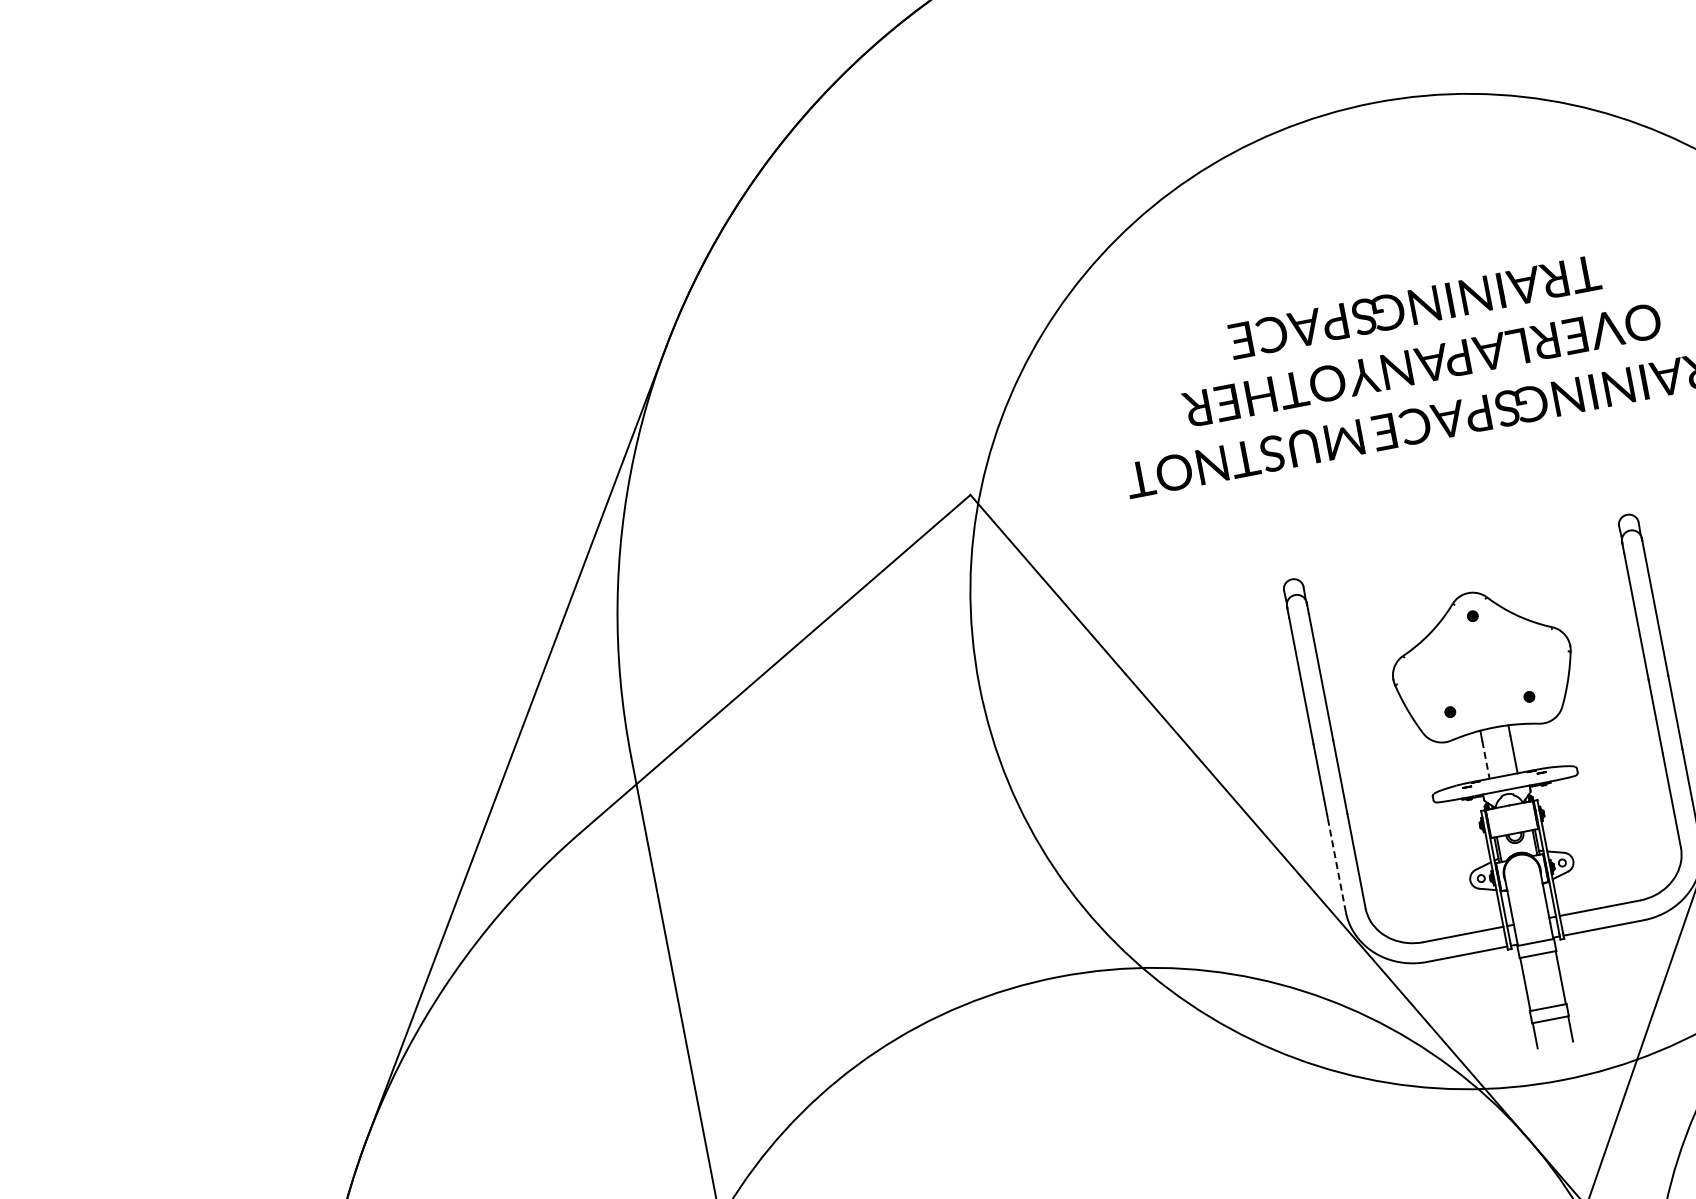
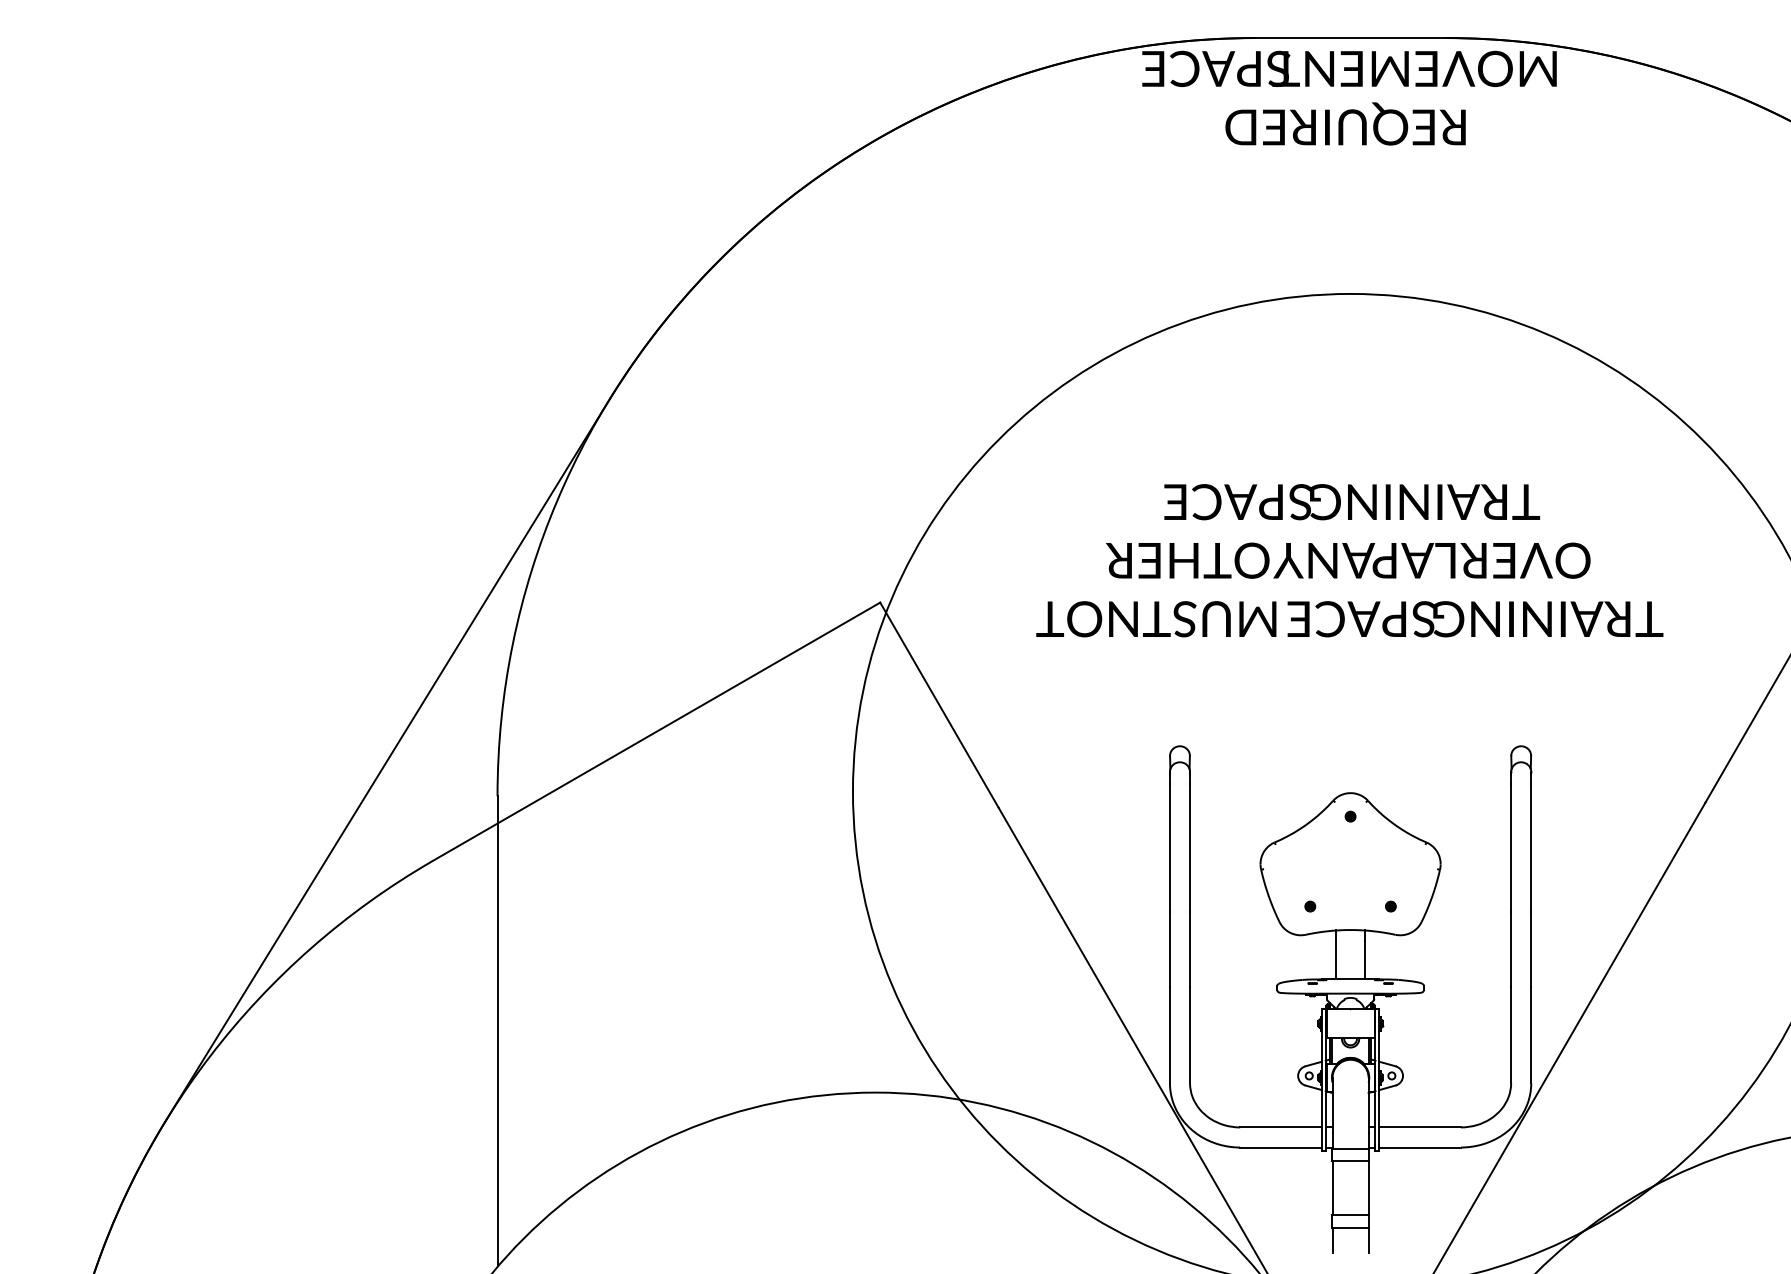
line: (1486, 760) -> (1336, 960), dashed -> solid
line: (1336, 864) -> (1169, 1034), dashed -> solid

